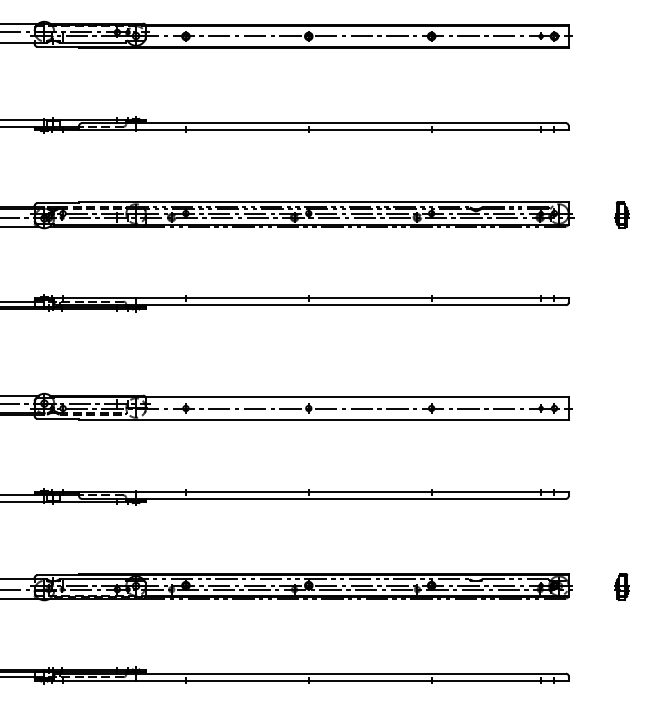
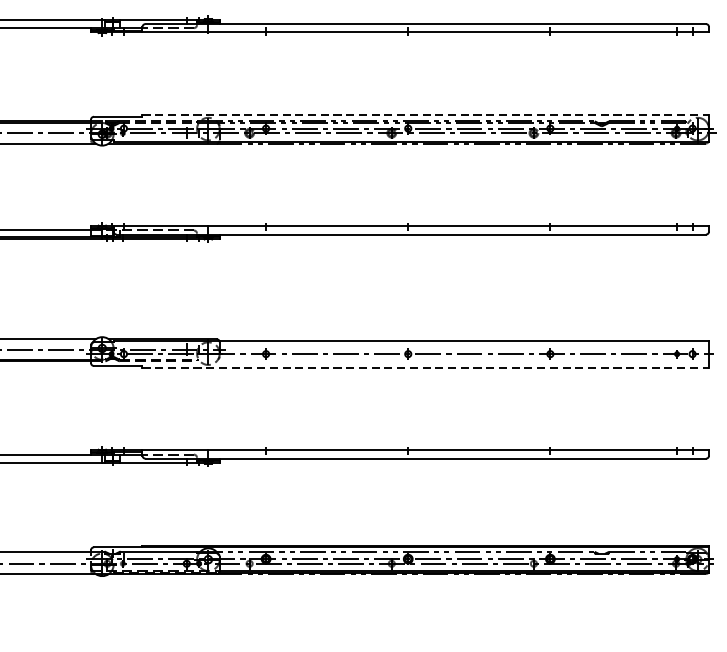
line: (323, 201) -> (425, 114), solid -> dashed
line: (323, 420) -> (425, 368), solid -> dashed

